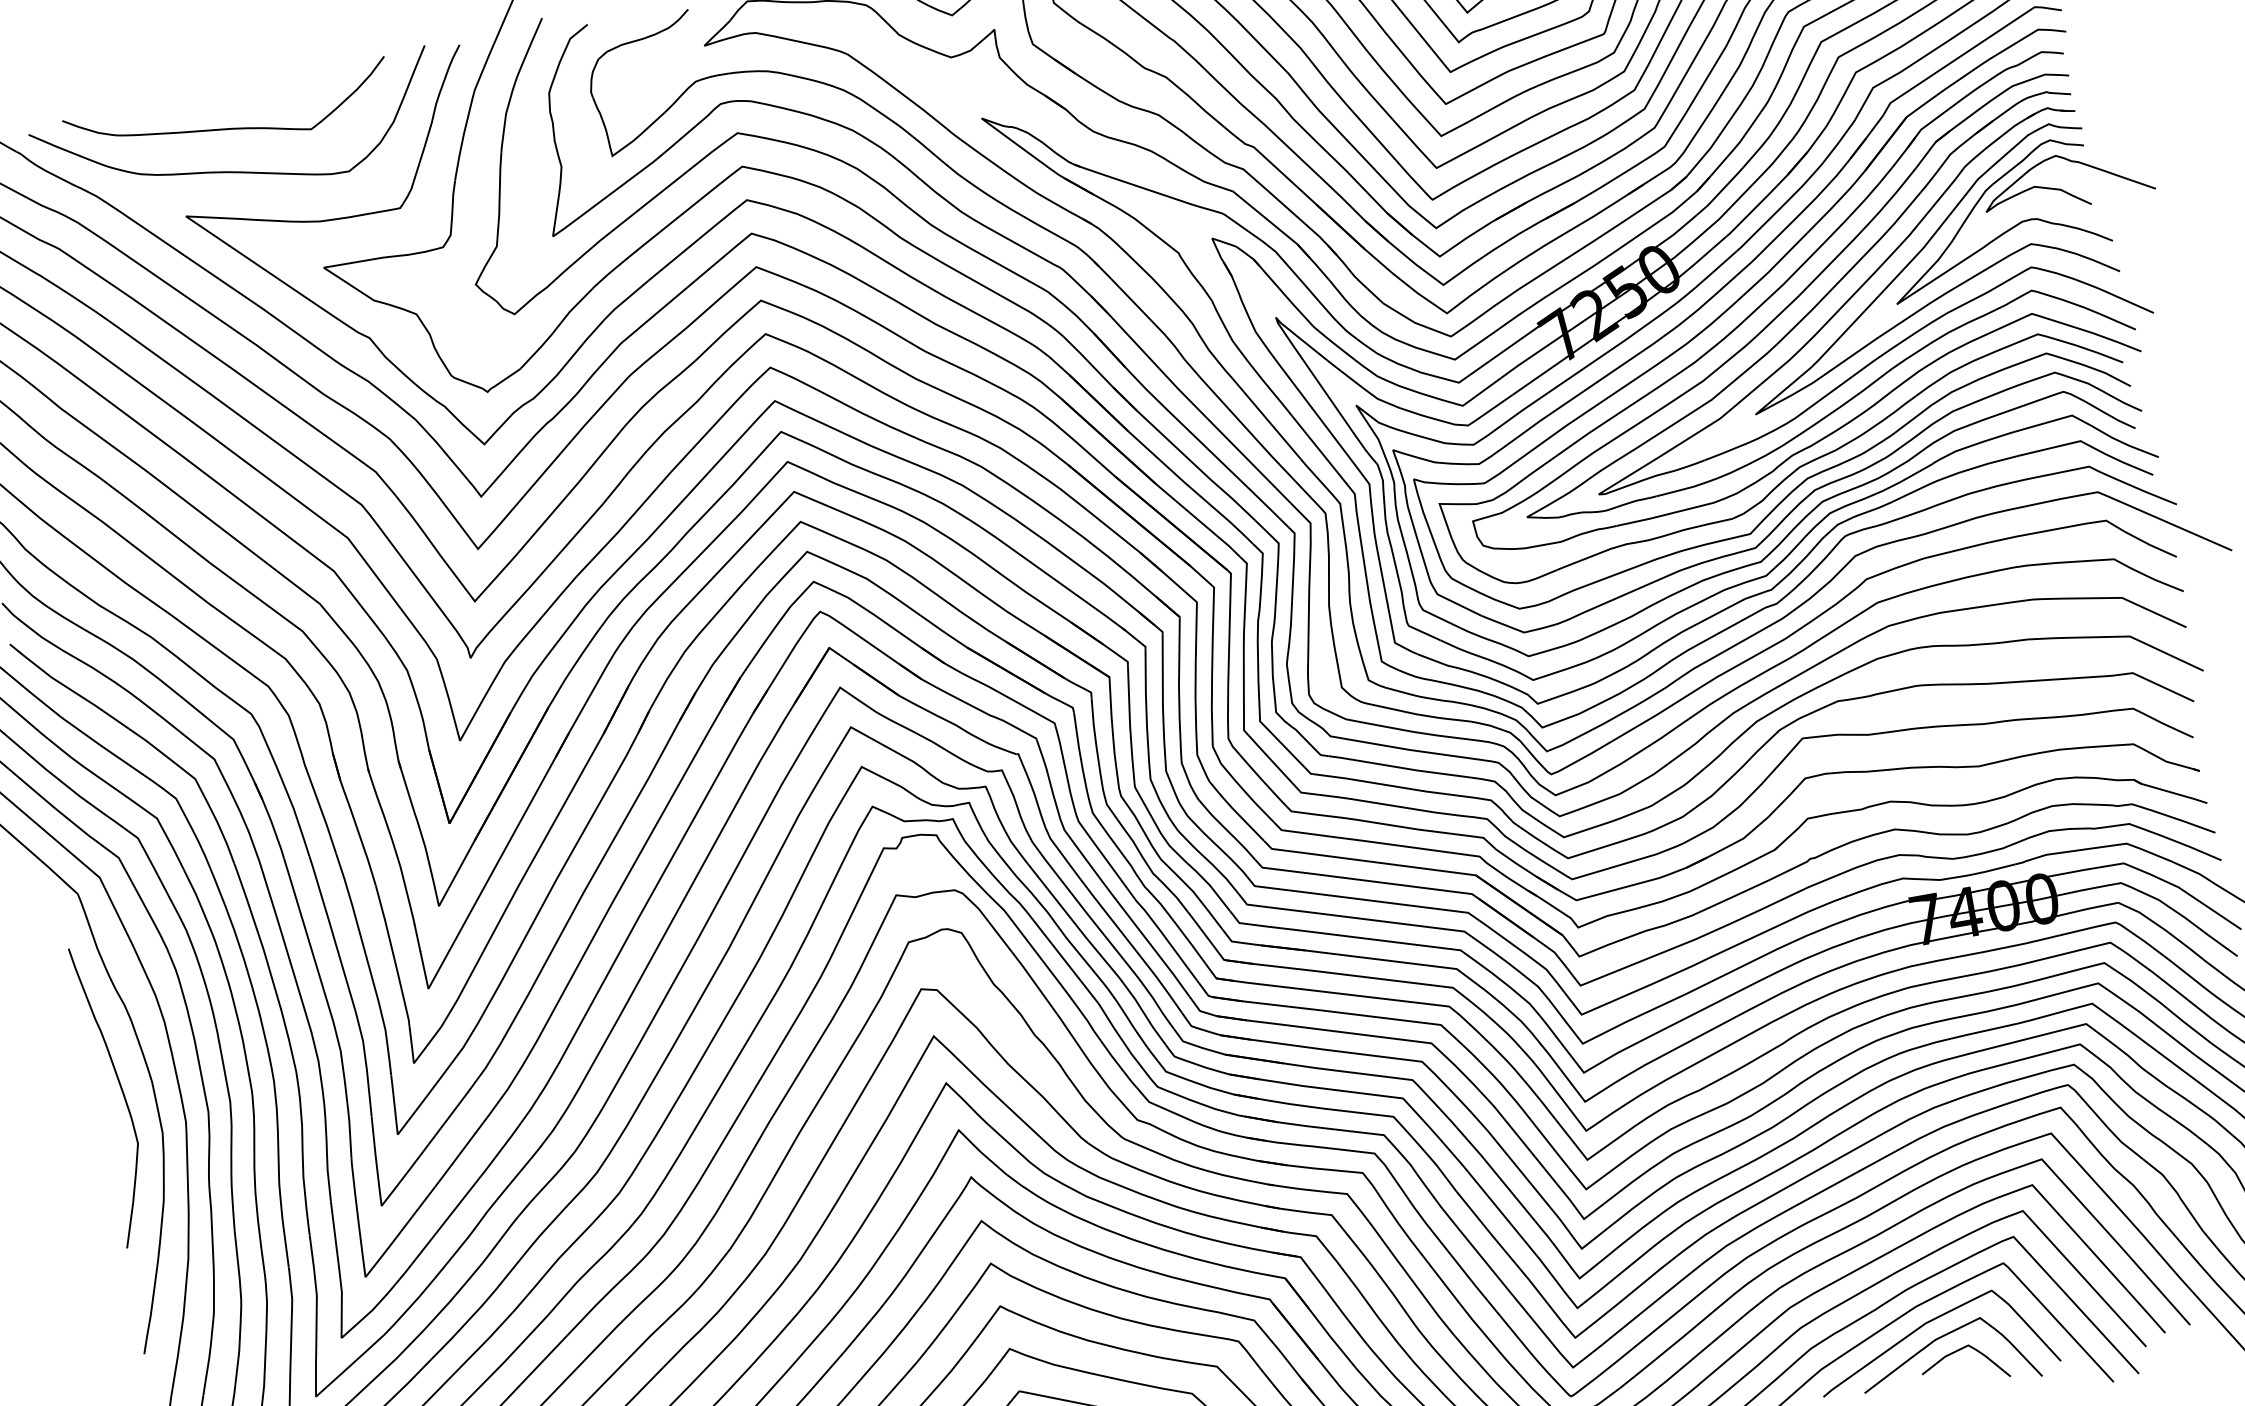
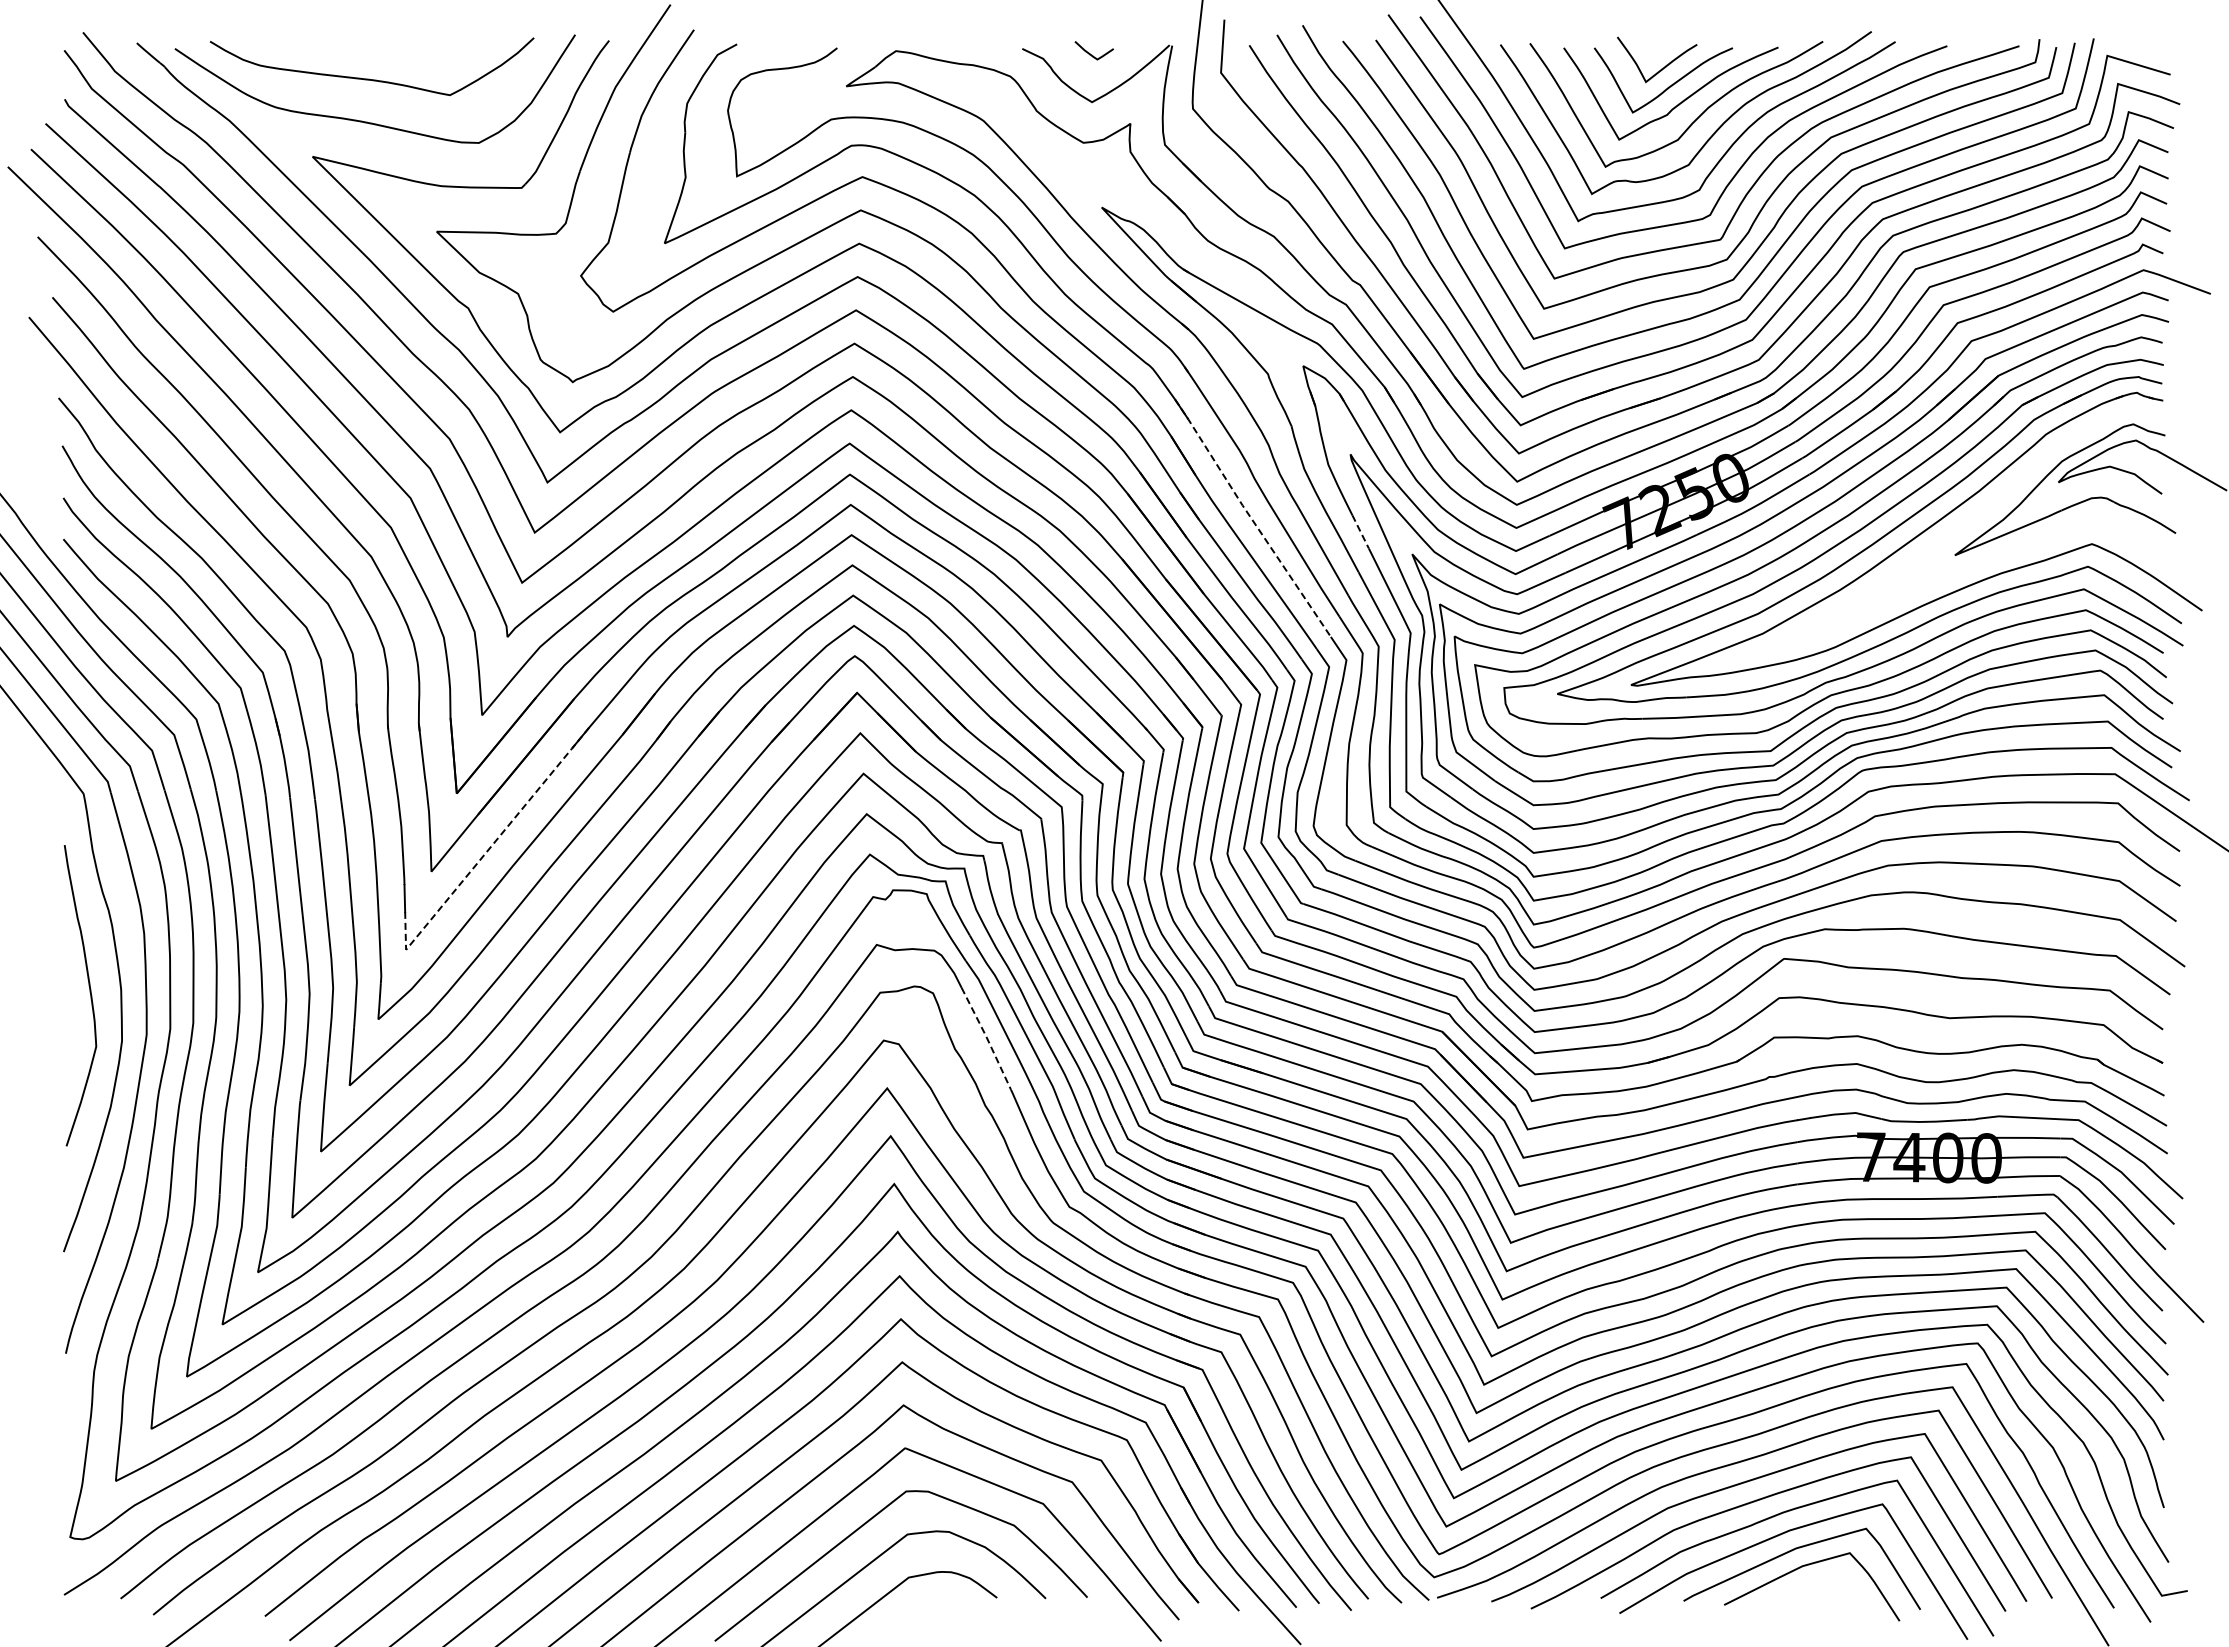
part: (1916, 257) -> (1982, 513), removed
line: (1300, 392) -> (1360, 531), solid -> dashed
line: (1189, 400) -> (1251, 518), solid -> dashed
line: (489, 877) -> (485, 853), solid -> dashed
line: (1023, 966) -> (986, 1037), solid -> dashed
curve: (1959, 1351) -> (1823, 1581), removed

